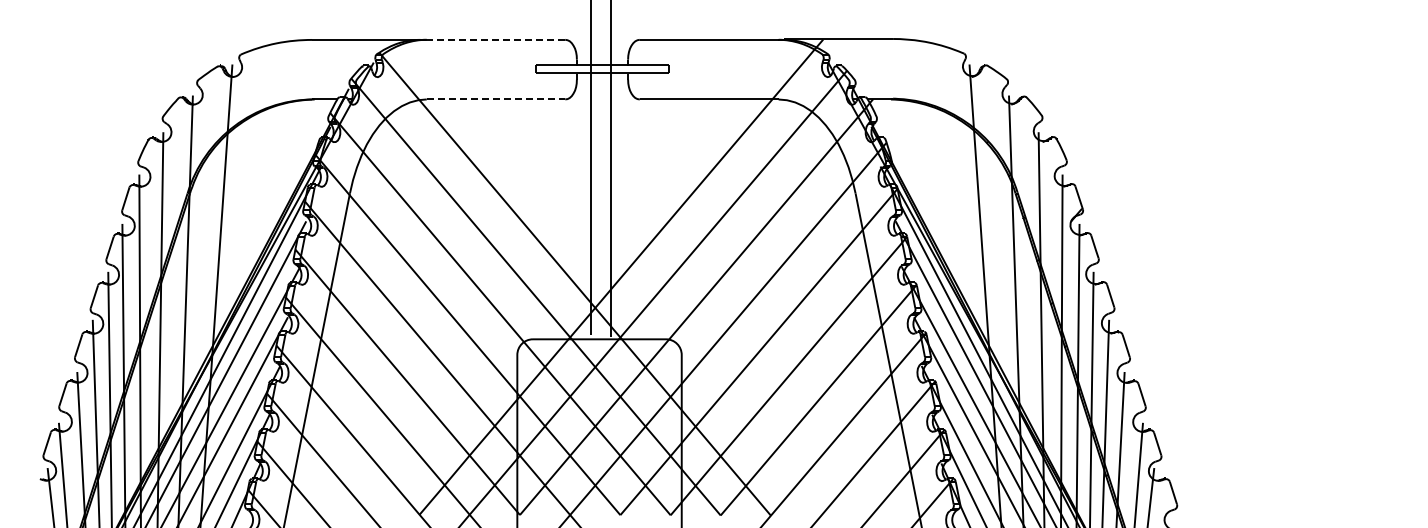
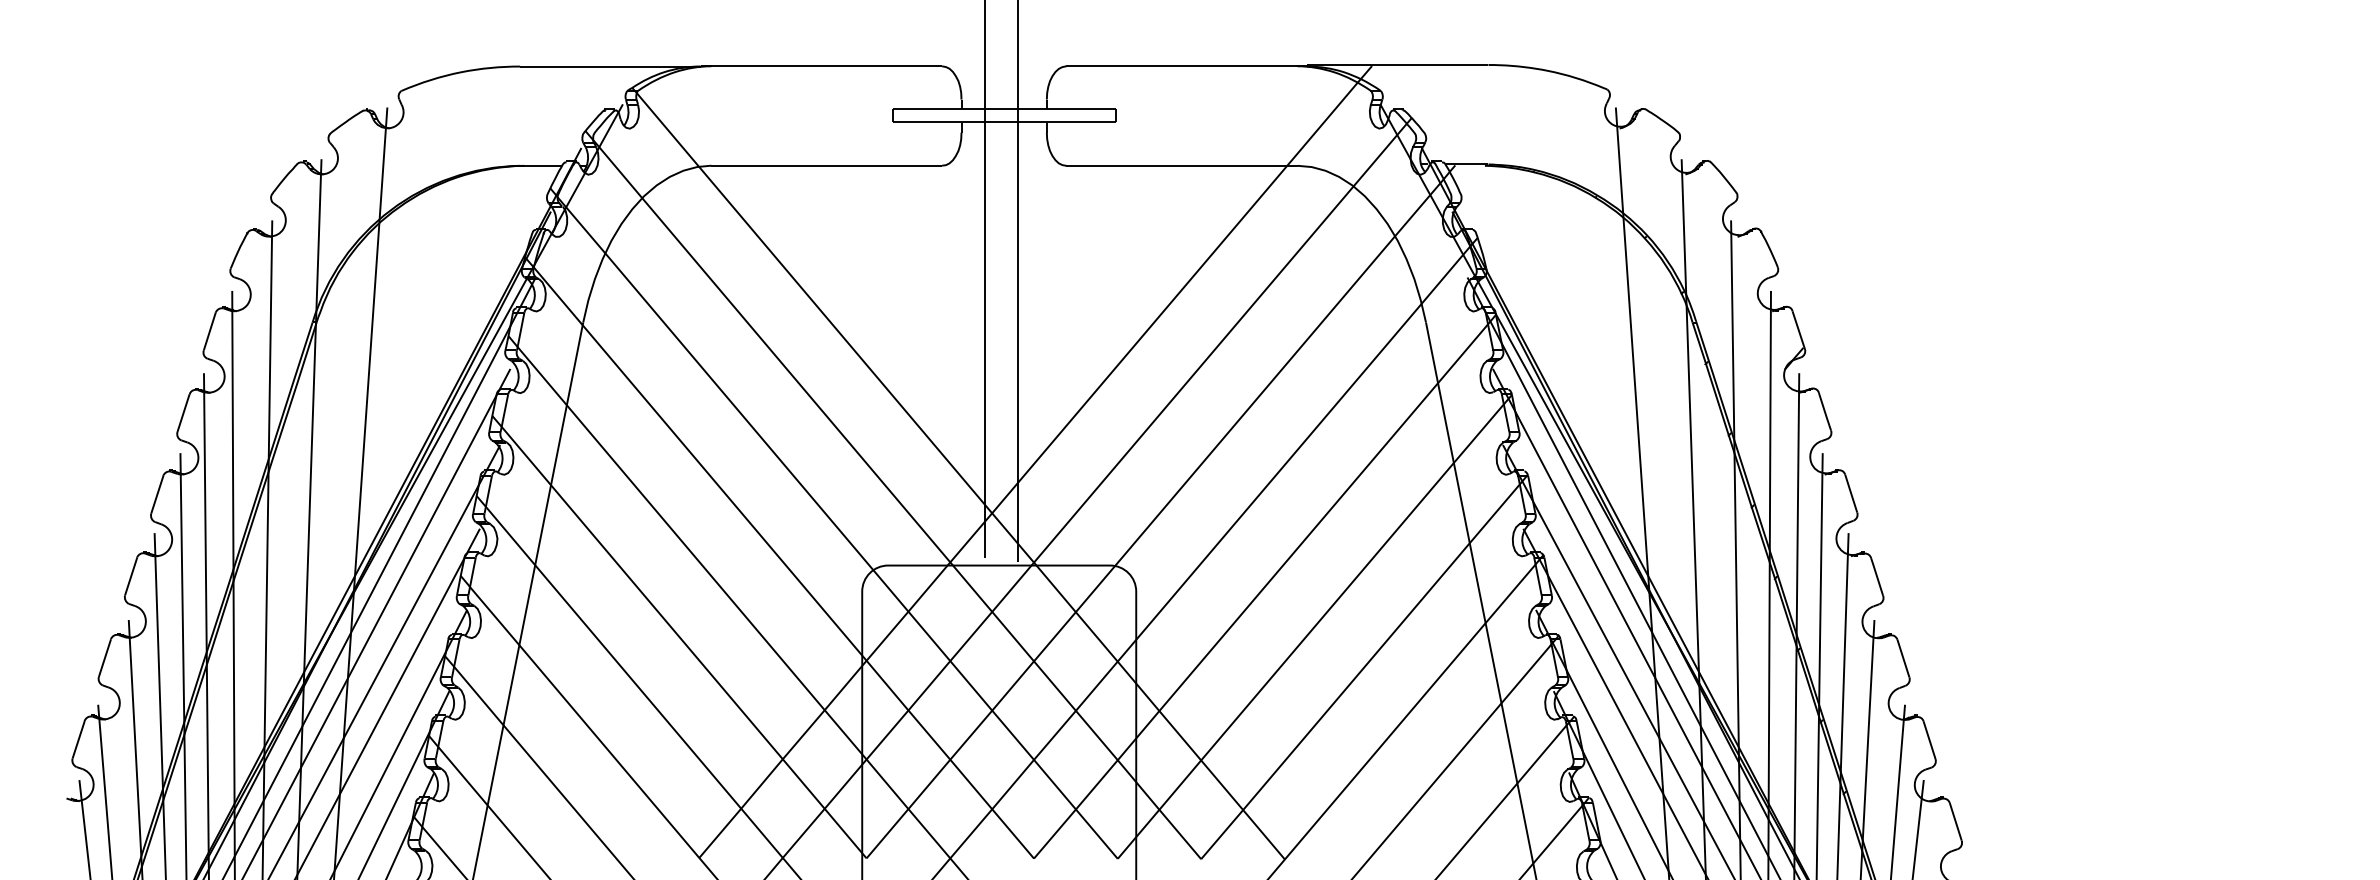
line: (495, 39) -> (825, 65), dashed -> solid
line: (496, 99) -> (827, 165), dashed -> solid

